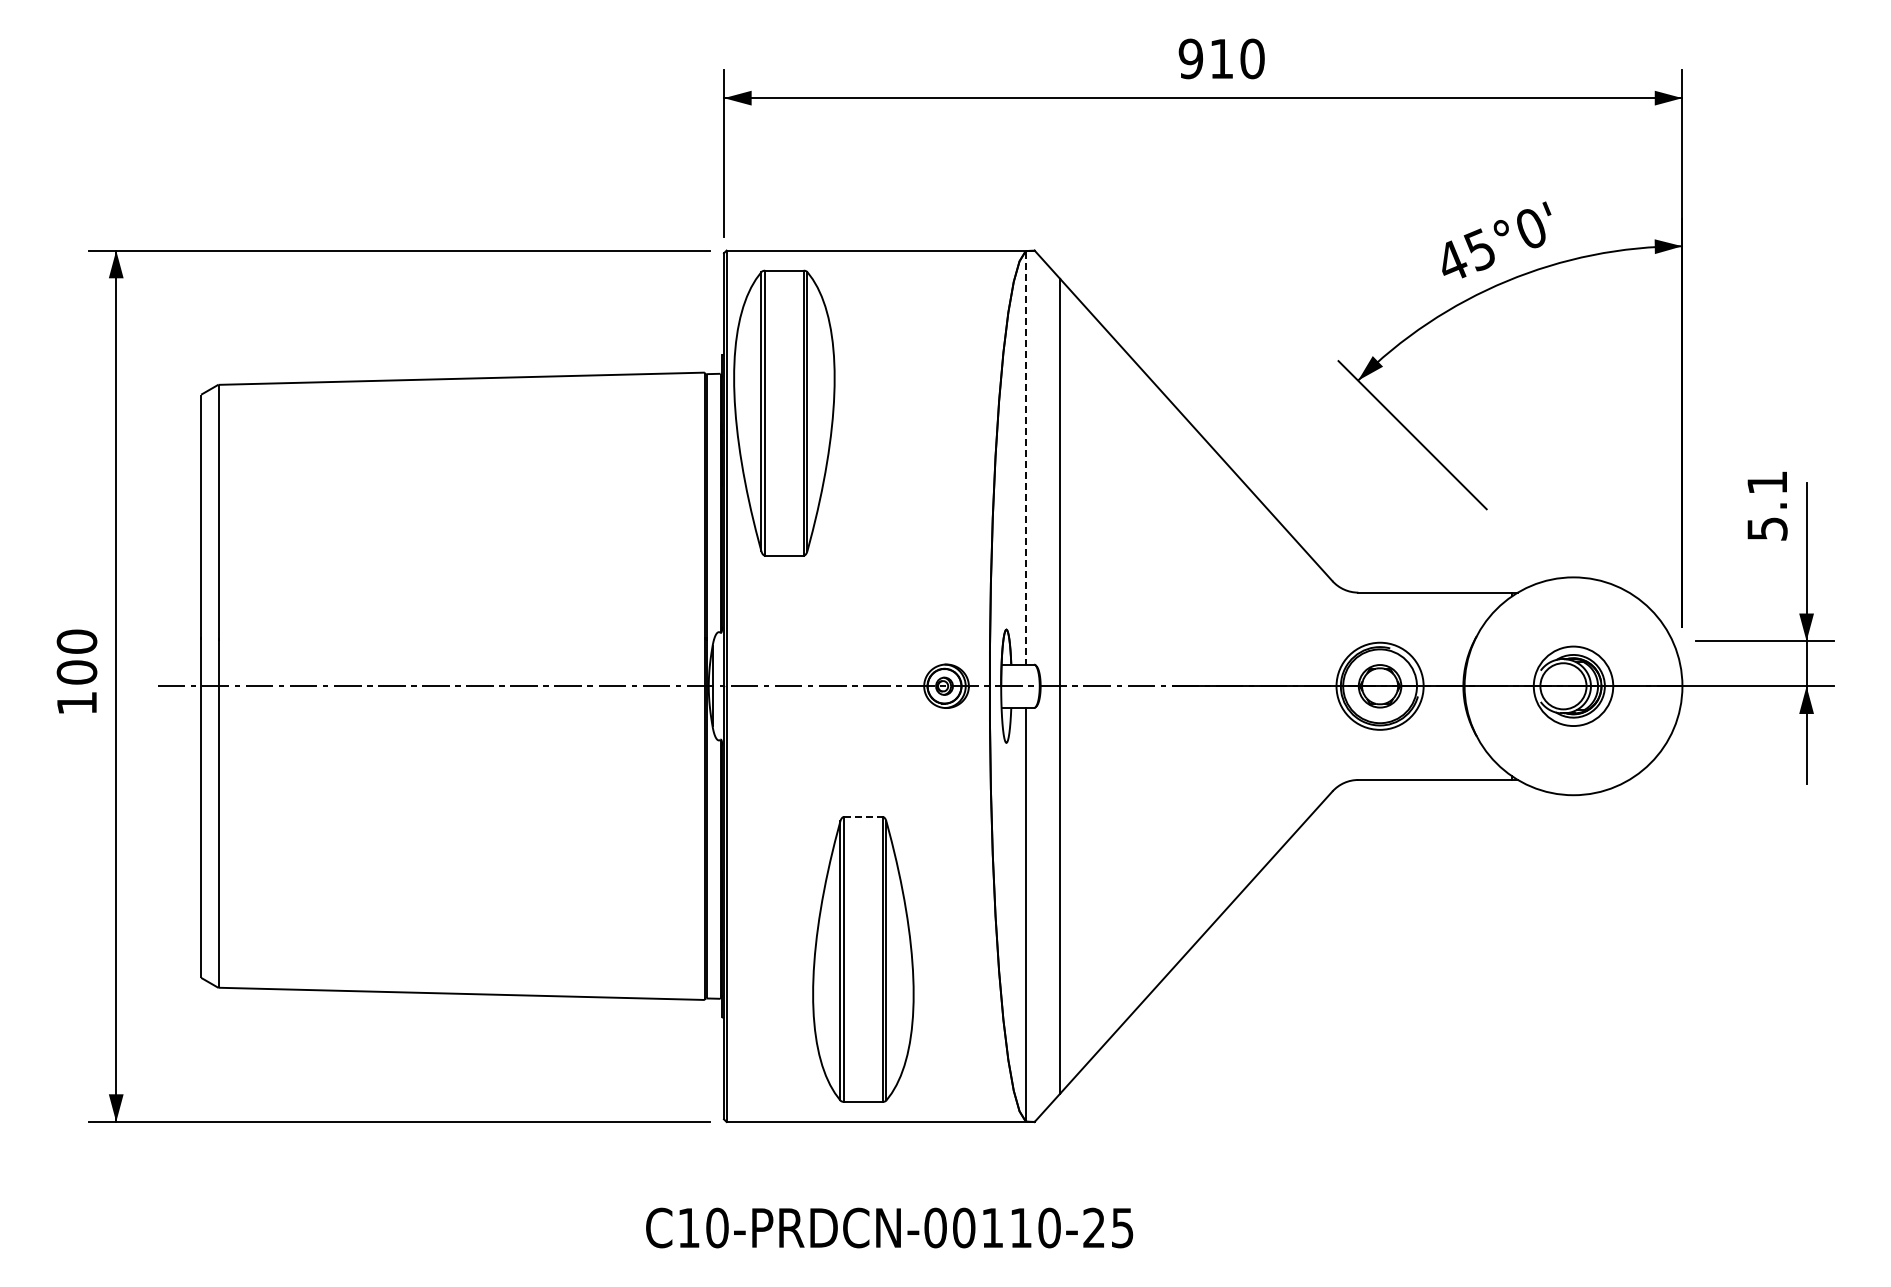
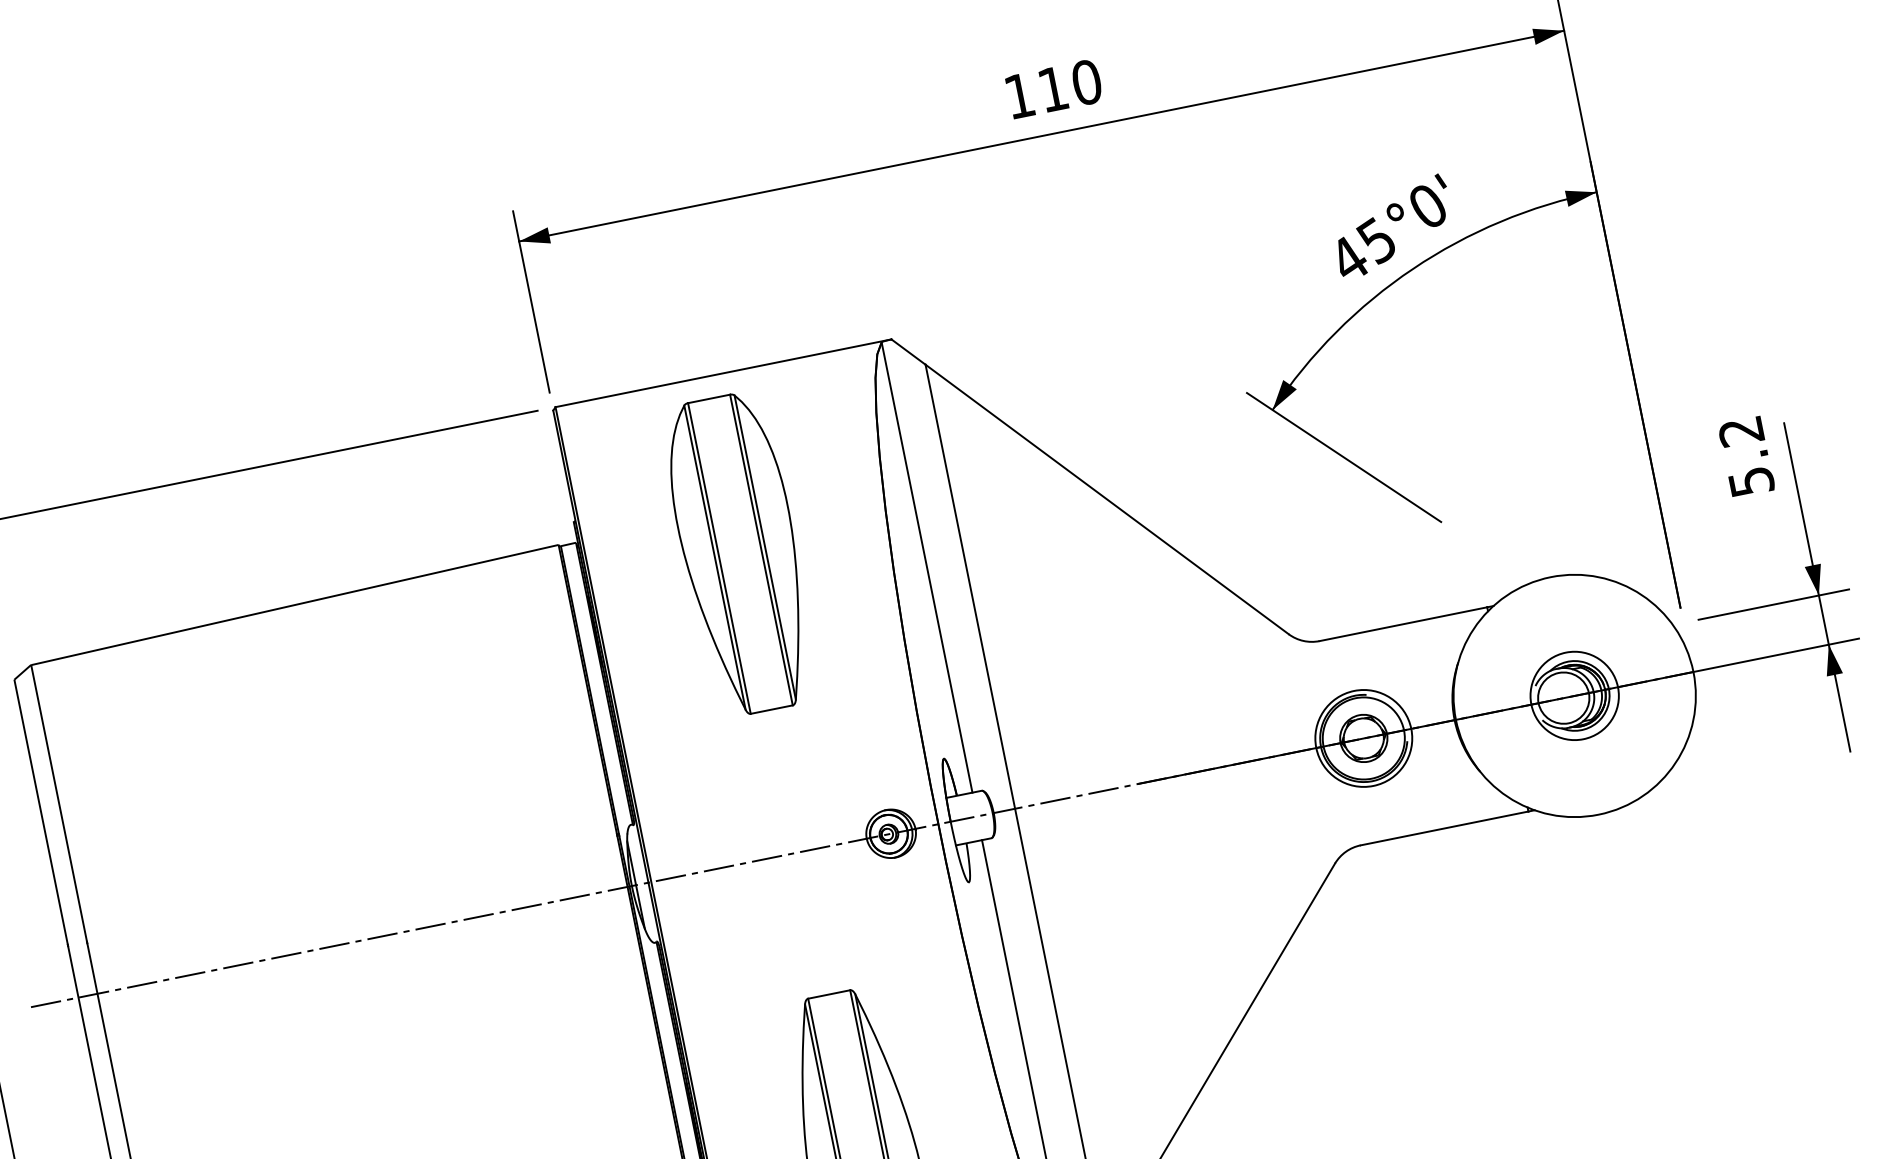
text: (1190, 58) -> (1019, 95), 910 -> 110
part: (784, 412) -> (740, 553), moved
line: (1025, 458) -> (927, 568), dashed -> solid
text: (1766, 482) -> (1740, 431), 5.1 -> 5.2
line: (863, 816) -> (829, 993), dashed -> solid

